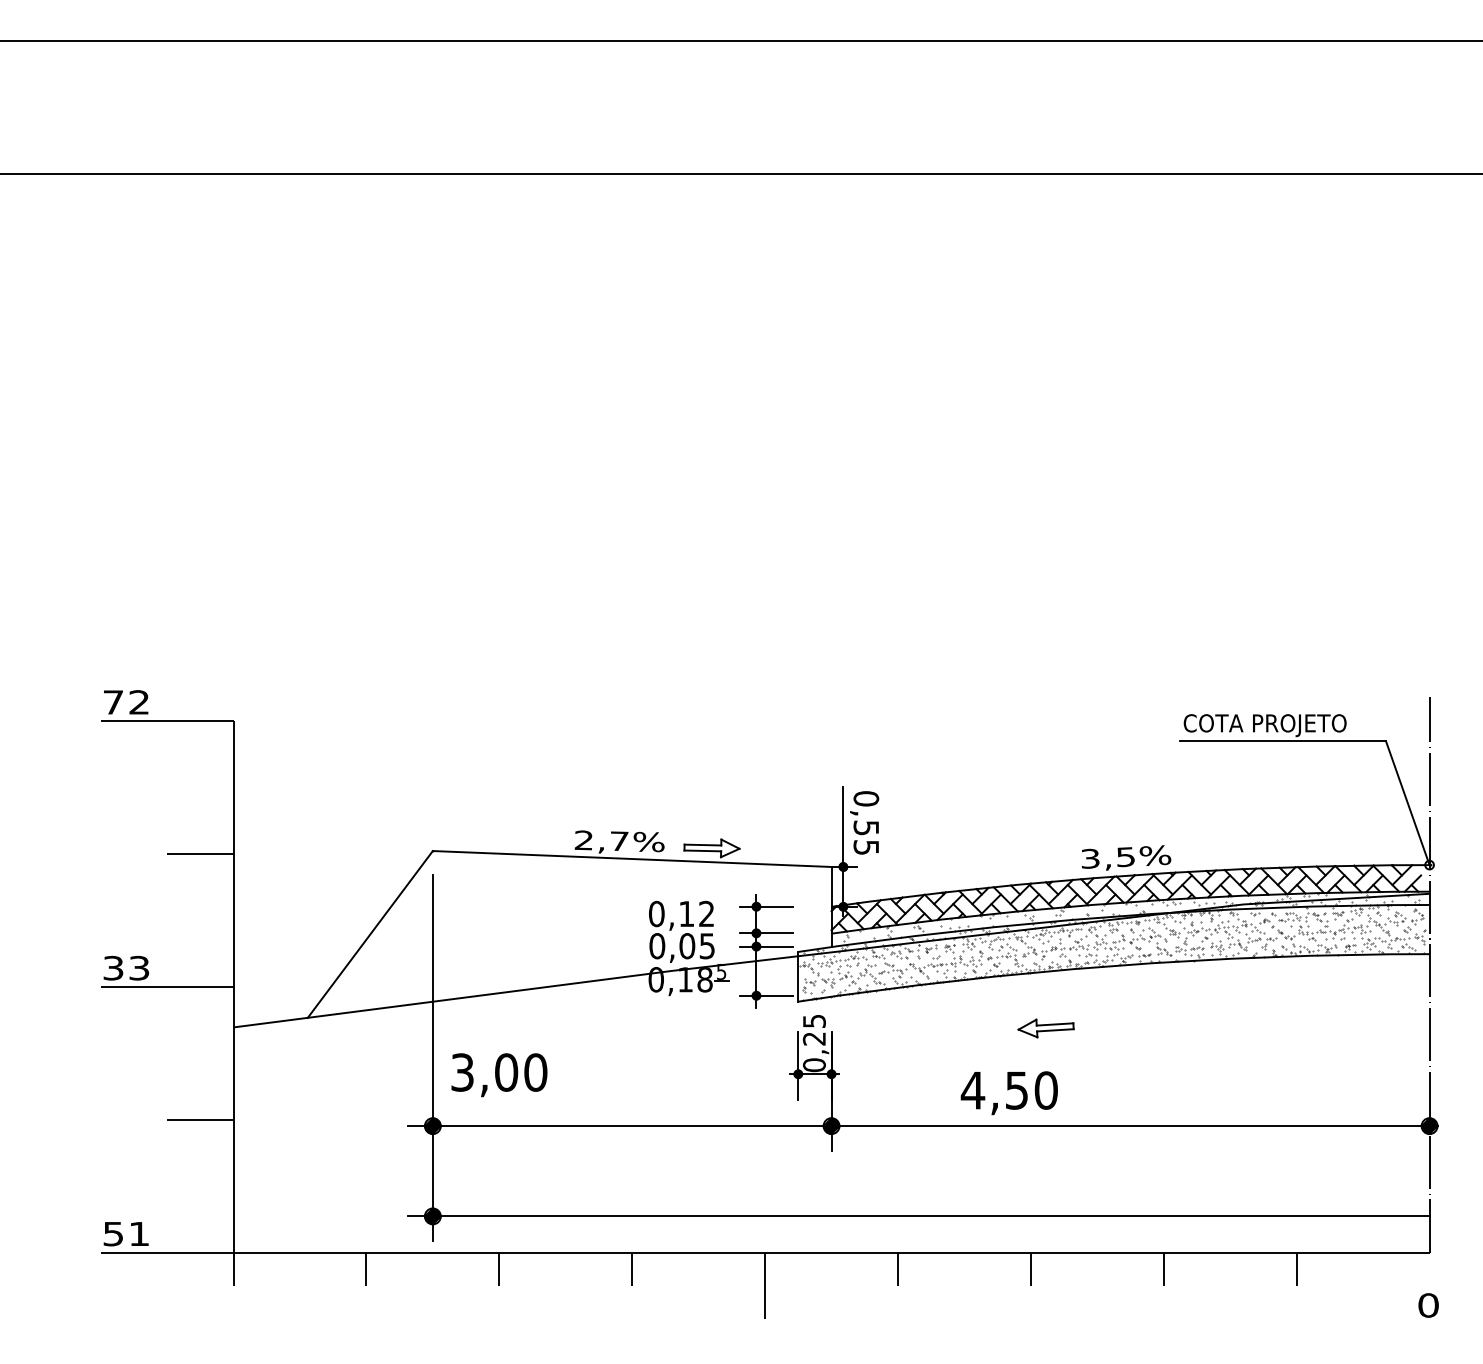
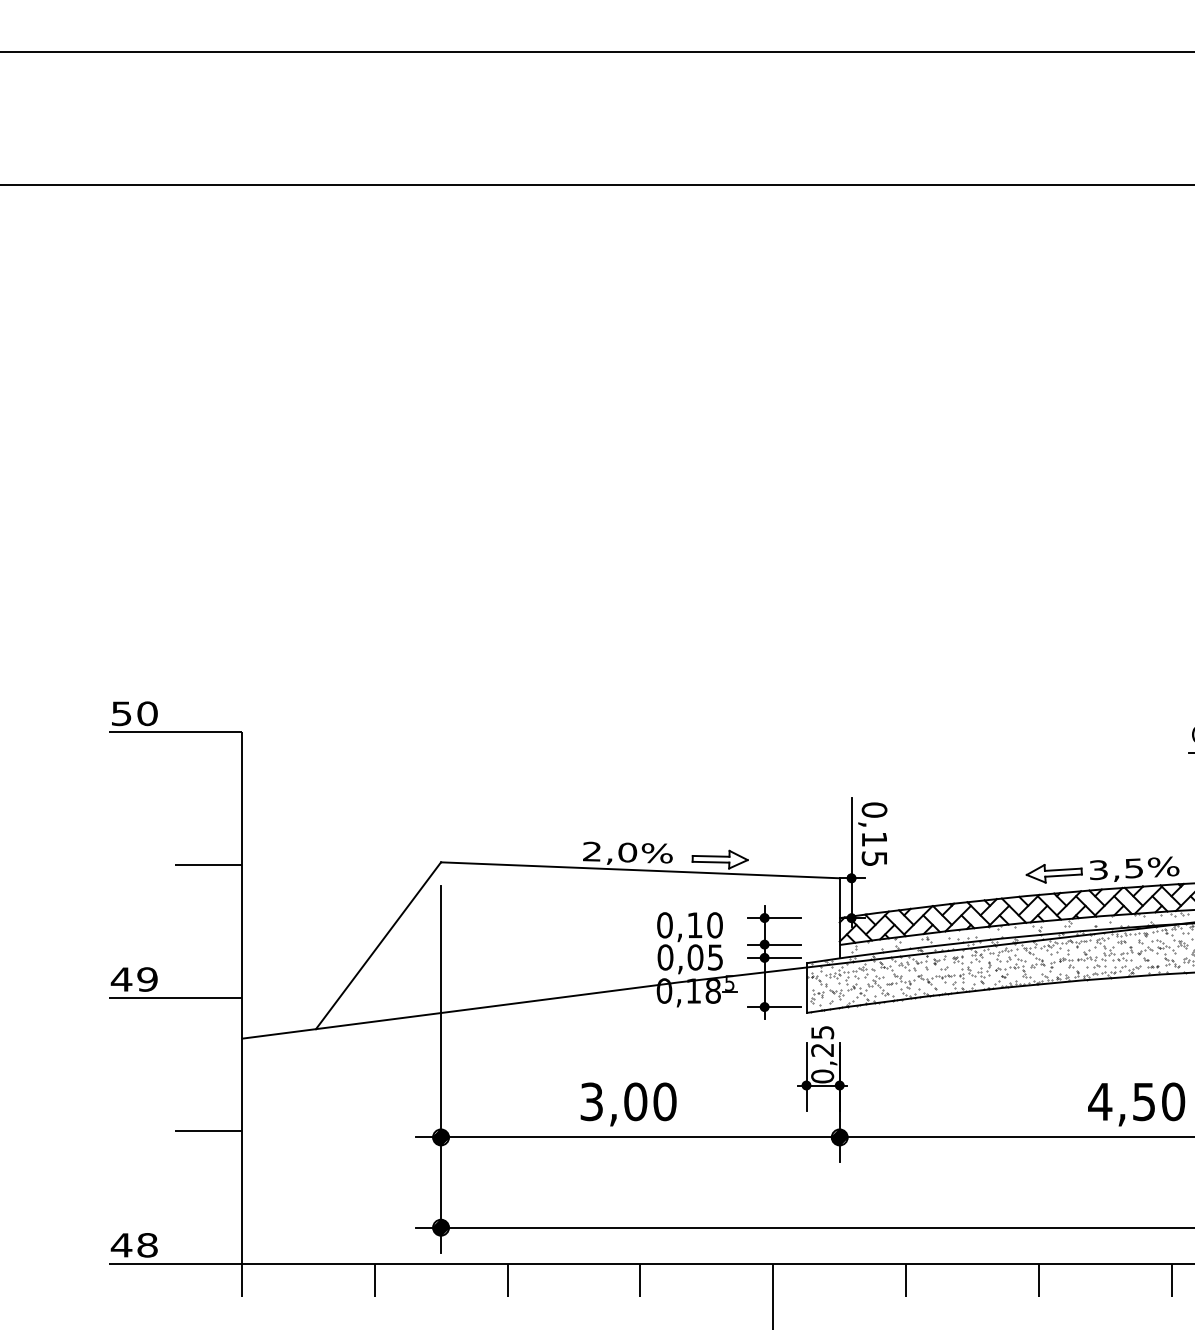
text: (126, 702) -> (134, 713), 72 -> 50
text: (865, 827) -> (873, 838), 0,55 -> 0,15
text: (619, 841) -> (627, 852), 2,7% -> 2,0%
text: (706, 913) -> (714, 924), 0,12 -> 0,10
text: (125, 967) -> (133, 978), 33 -> 49
part: (1045, 1028) -> (1053, 873), moved
text: (499, 1075) -> (628, 1104), moved
text: (1008, 1093) -> (1135, 1104), moved
text: (125, 1233) -> (133, 1244), 51 -> 48

